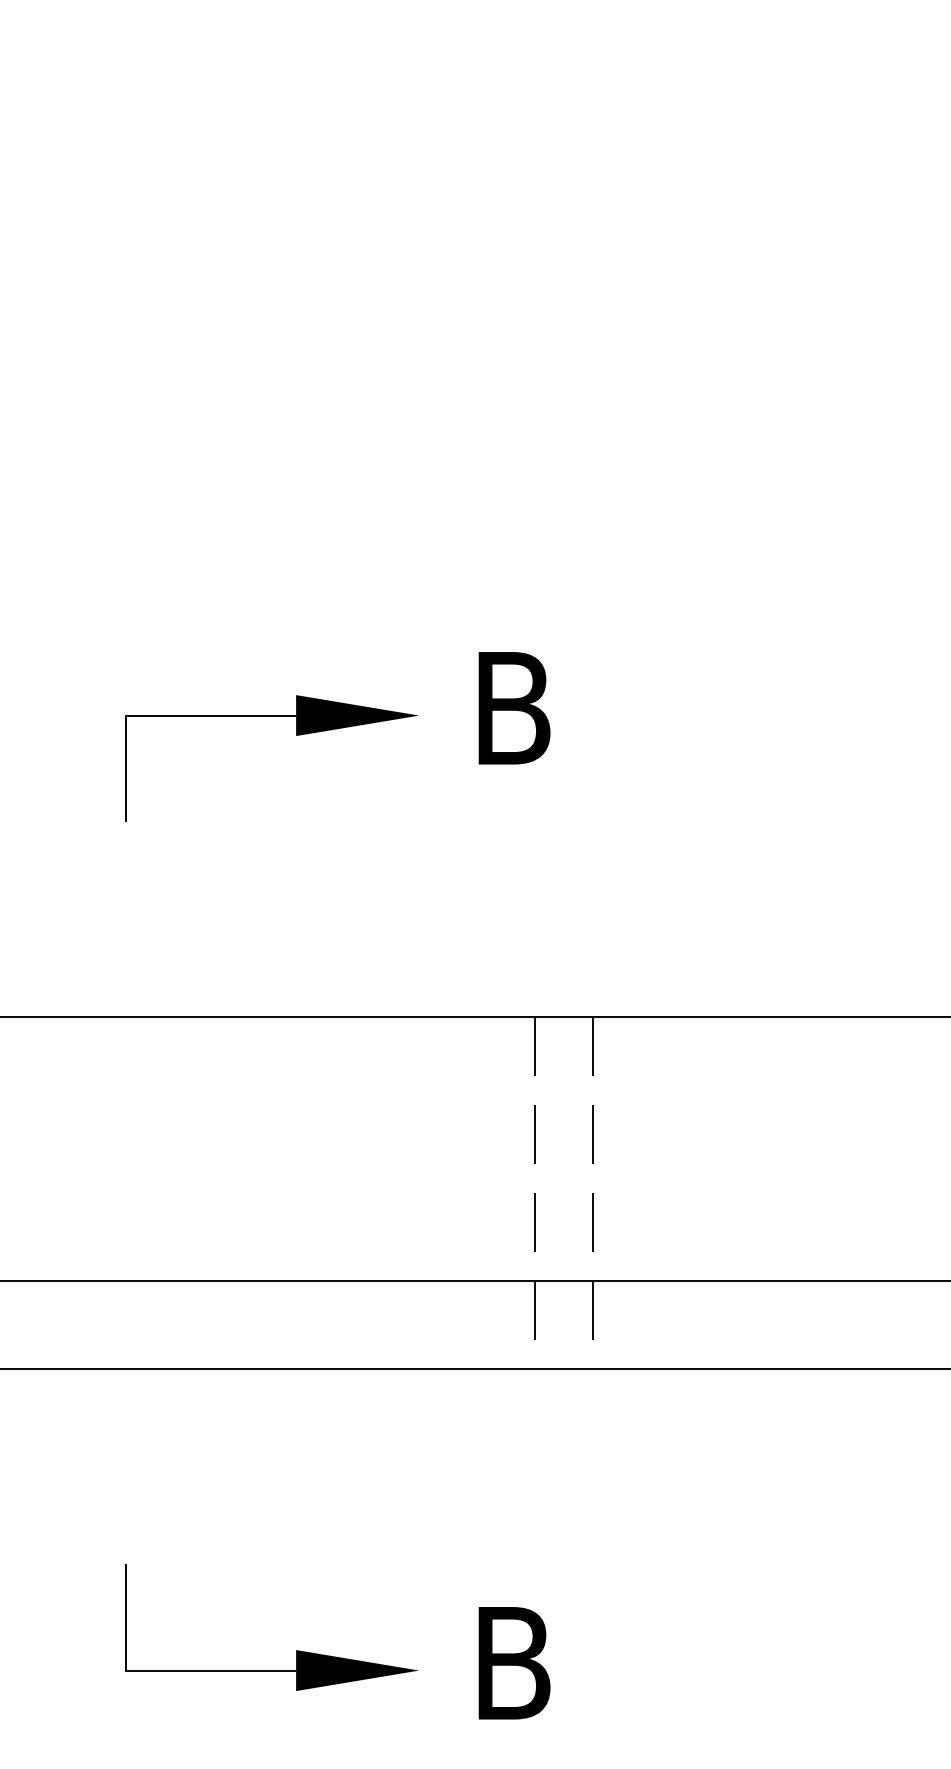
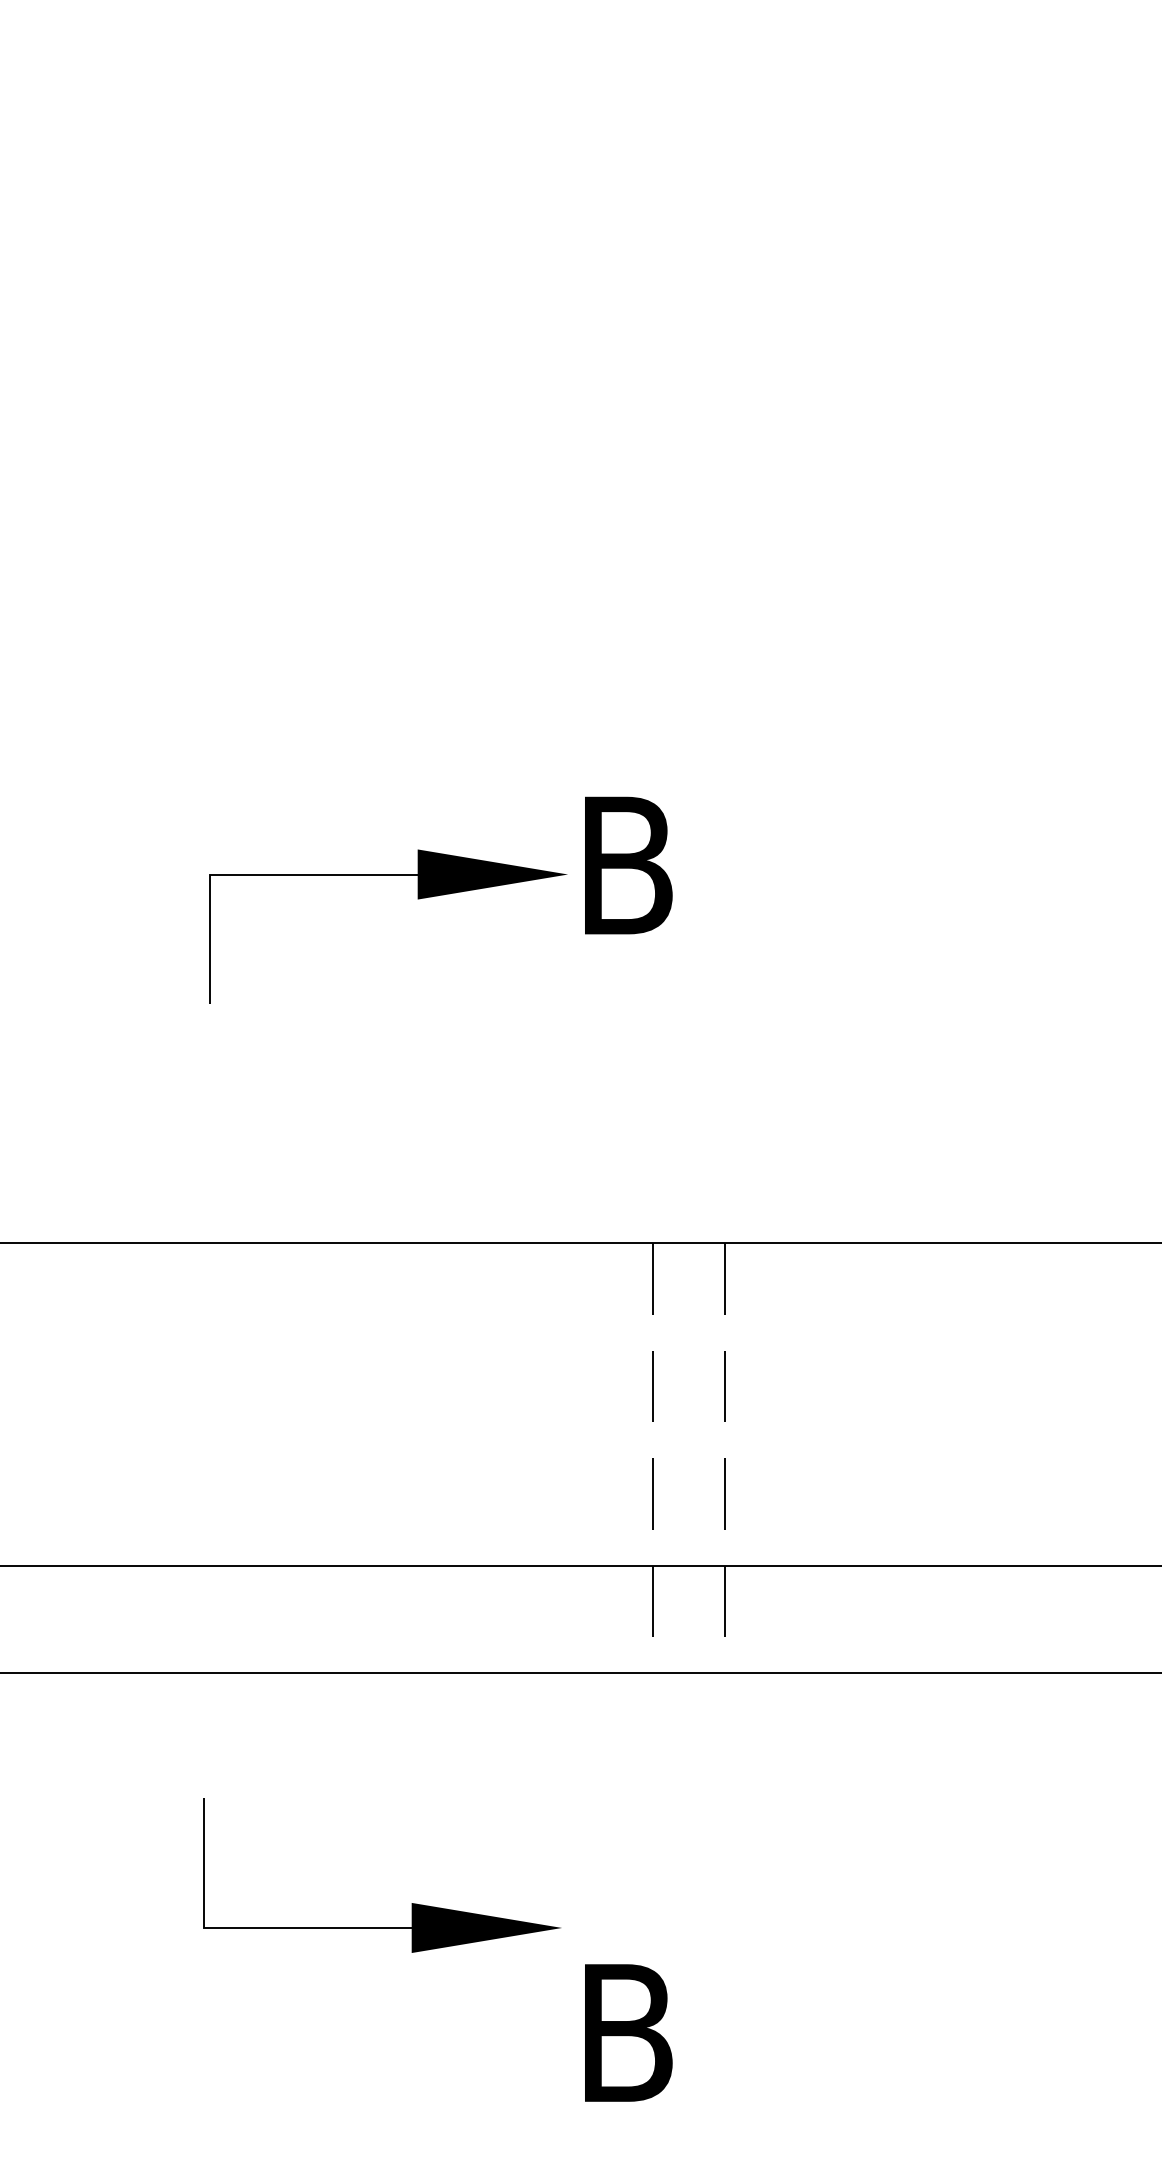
part: (295, 736) -> (417, 899), moved
part: (295, 1650) -> (411, 1903), moved

